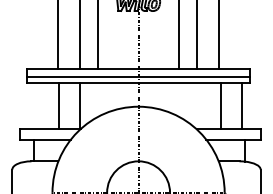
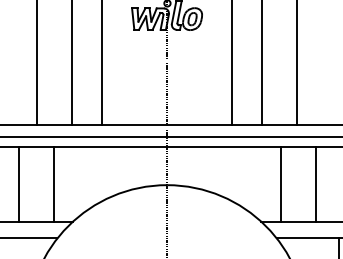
line: (58, 106) -> (19, 184), moved
line: (79, 106) -> (53, 184), moved
line: (220, 106) -> (280, 184), moved
line: (242, 106) -> (316, 184), moved

